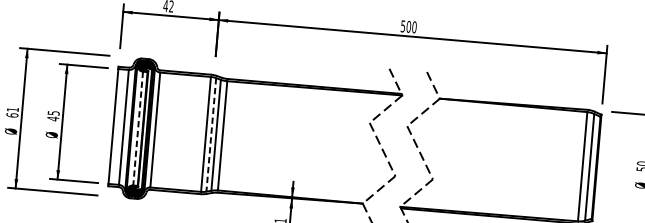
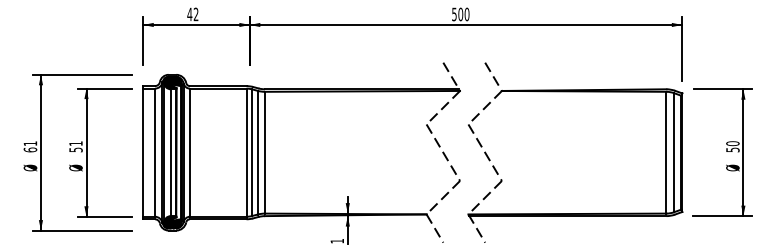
text: (53, 115) -> (75, 146), 45 -> 51
line: (137, 129) -> (170, 153), dashed -> solid
line: (211, 135) -> (252, 153), dashed -> solid

